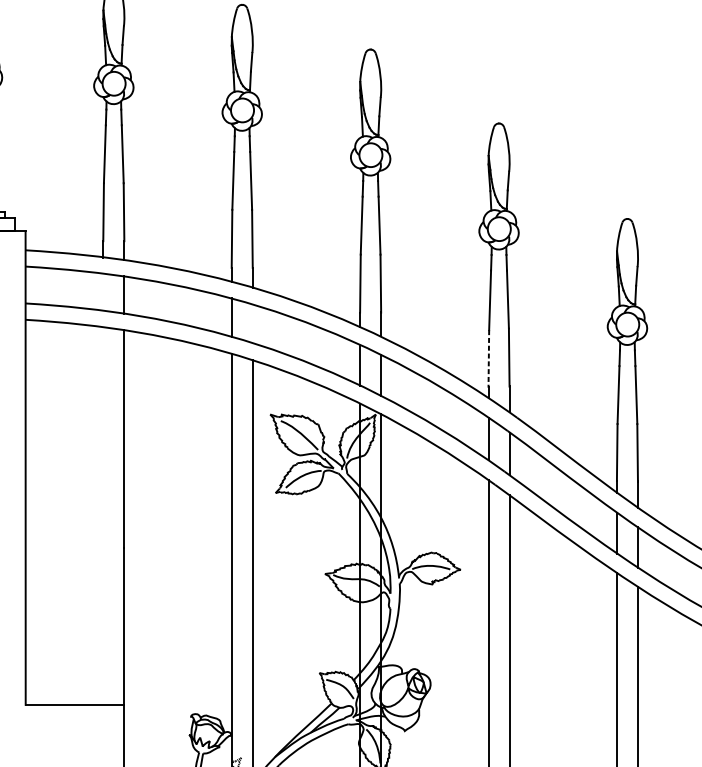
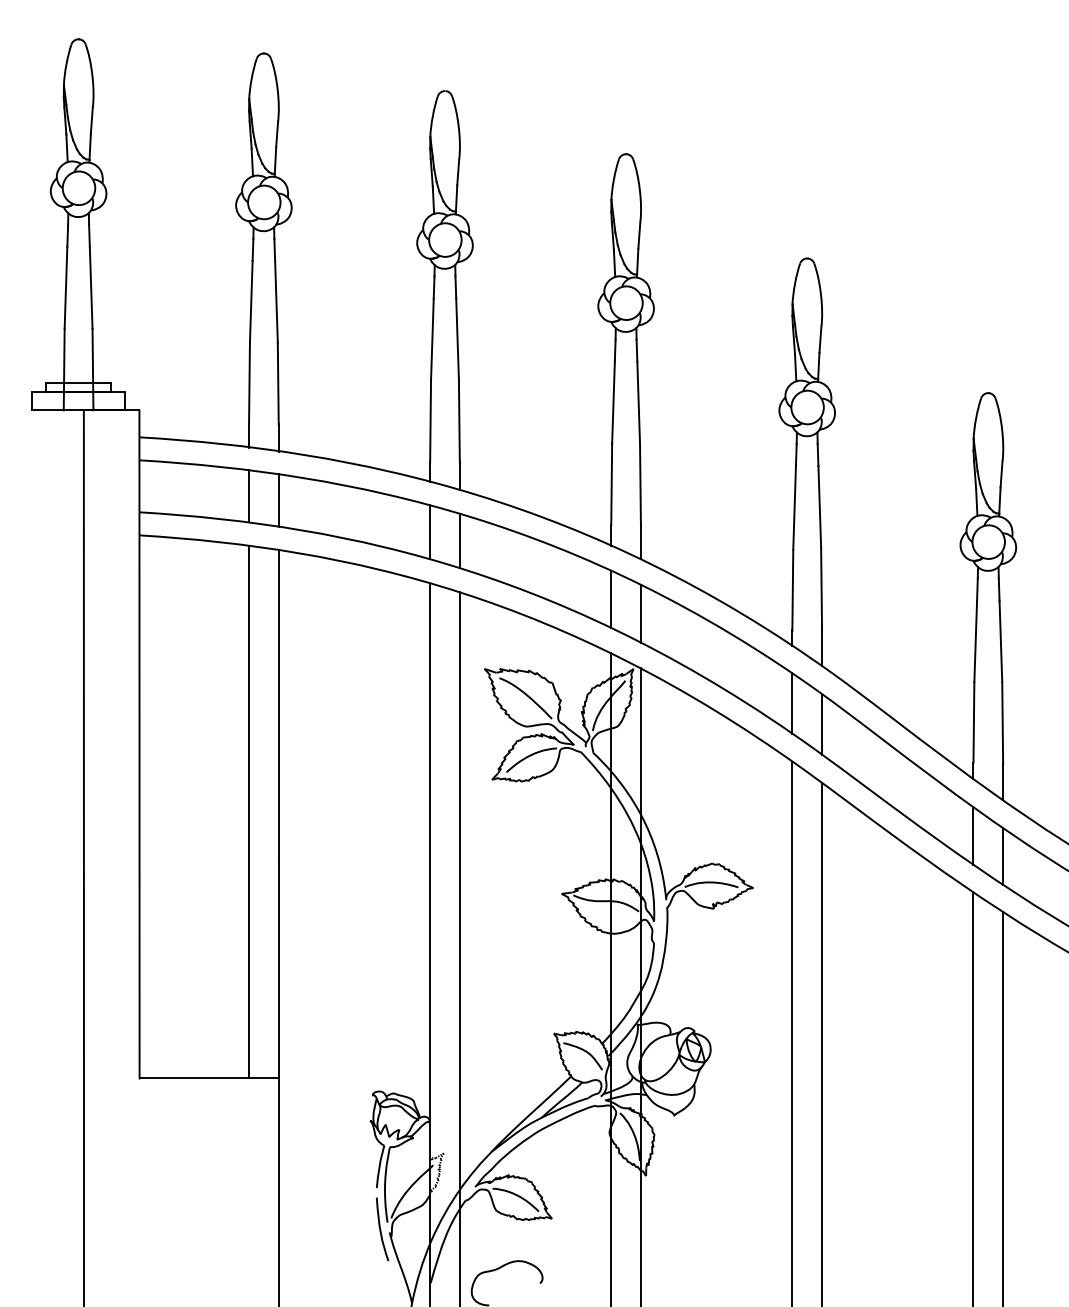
line: (103, 292) -> (249, 496), added
line: (252, 323) -> (459, 540), added
line: (488, 358) -> (792, 590), dashed -> solid
line: (103, 515) -> (249, 811), added

